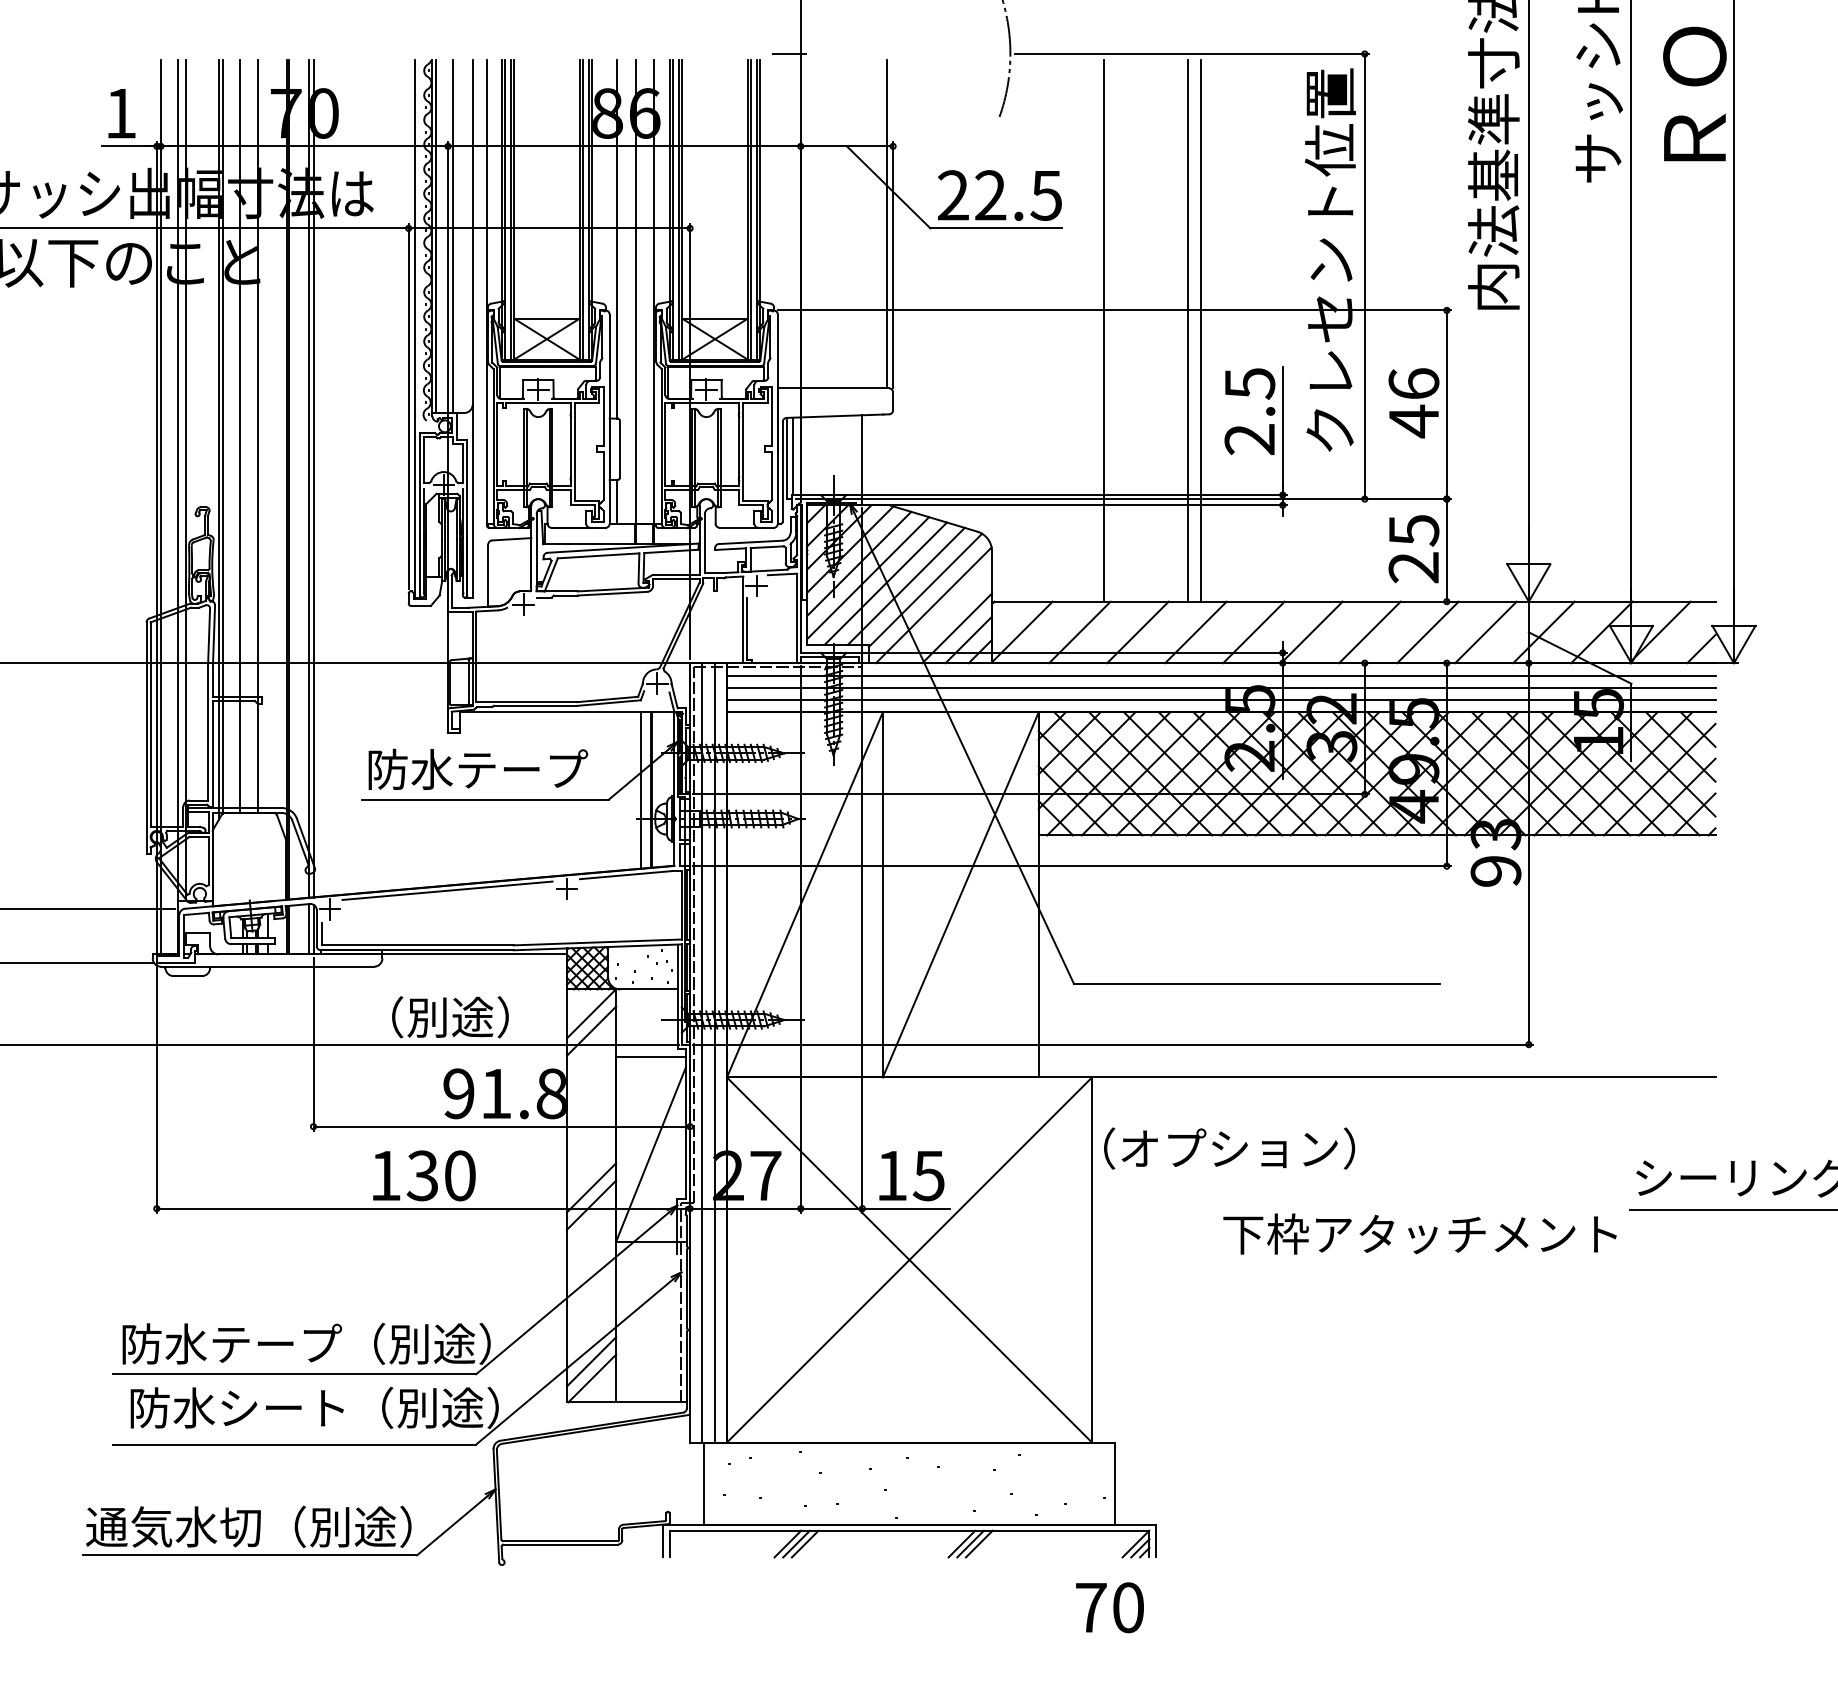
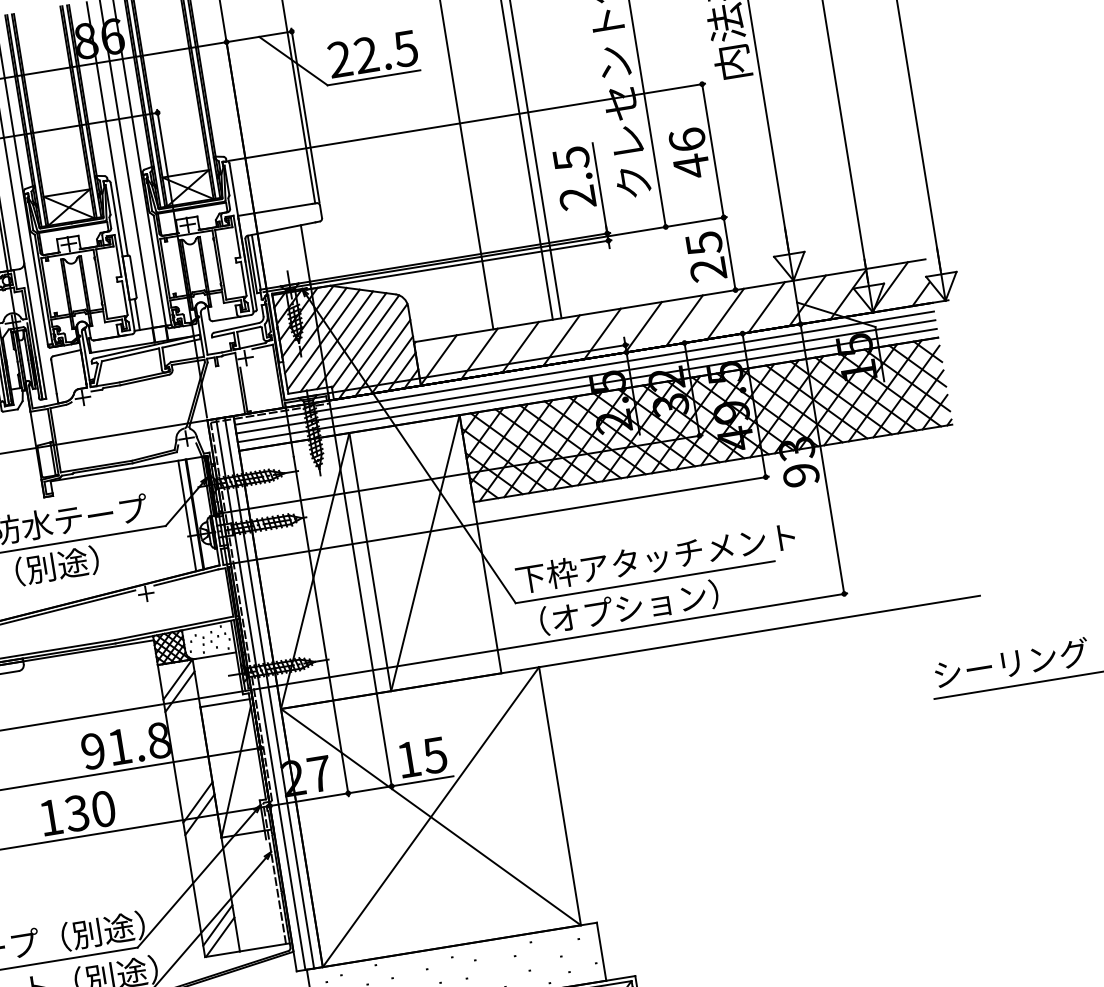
line: (945, 616) -> (382, 358), added
text: (450, 1017) -> (57, 566), moved
text: (1229, 1148) -> (629, 607), moved
text: (1419, 1233) -> (655, 557), moved

